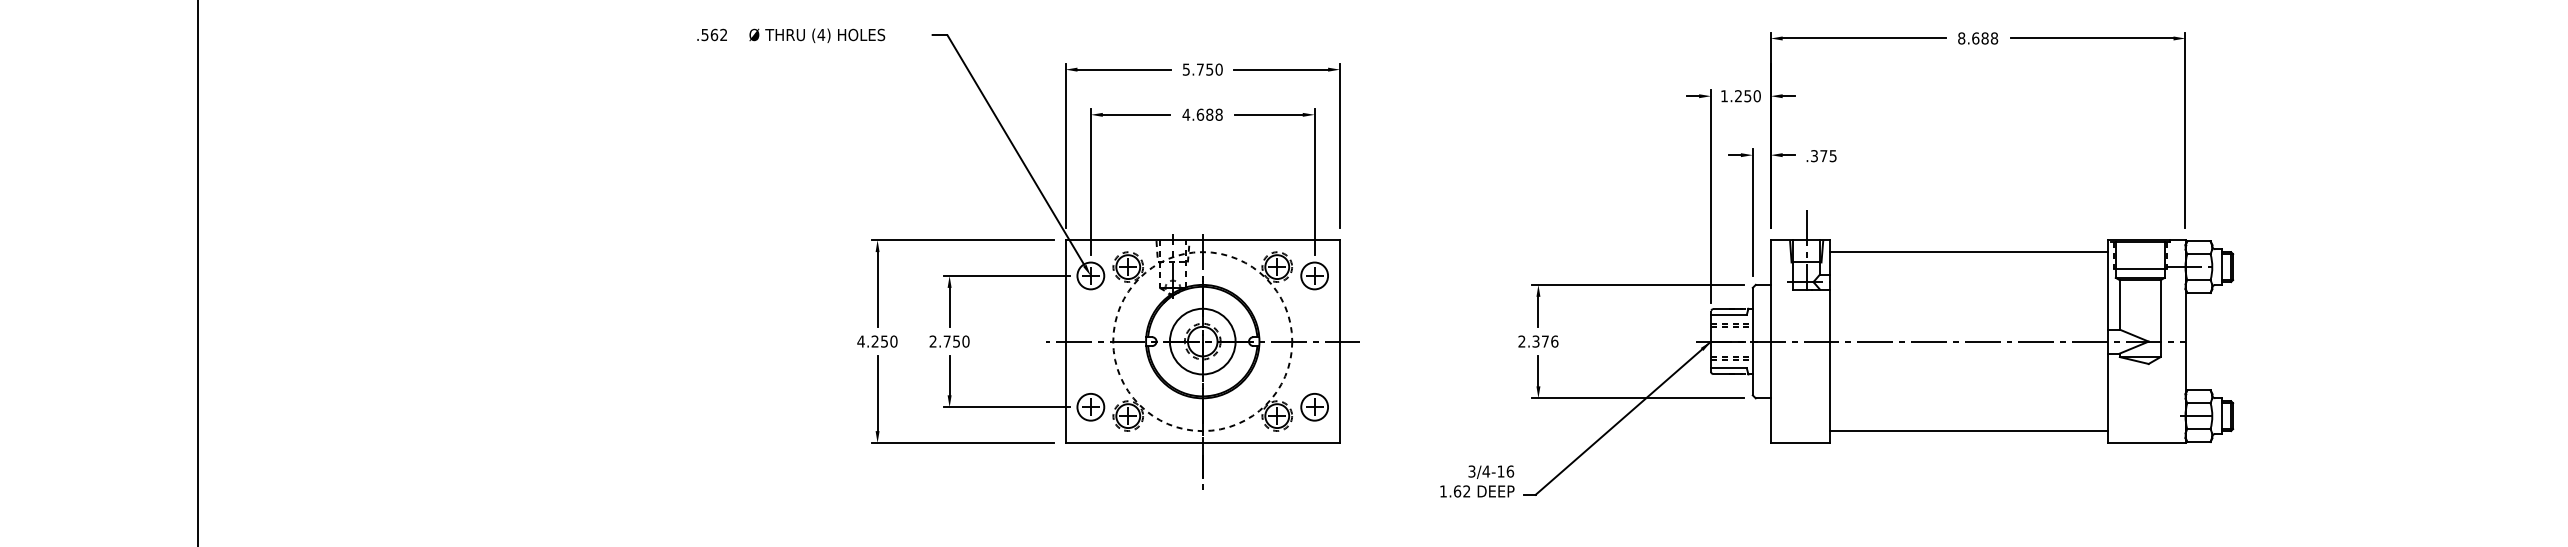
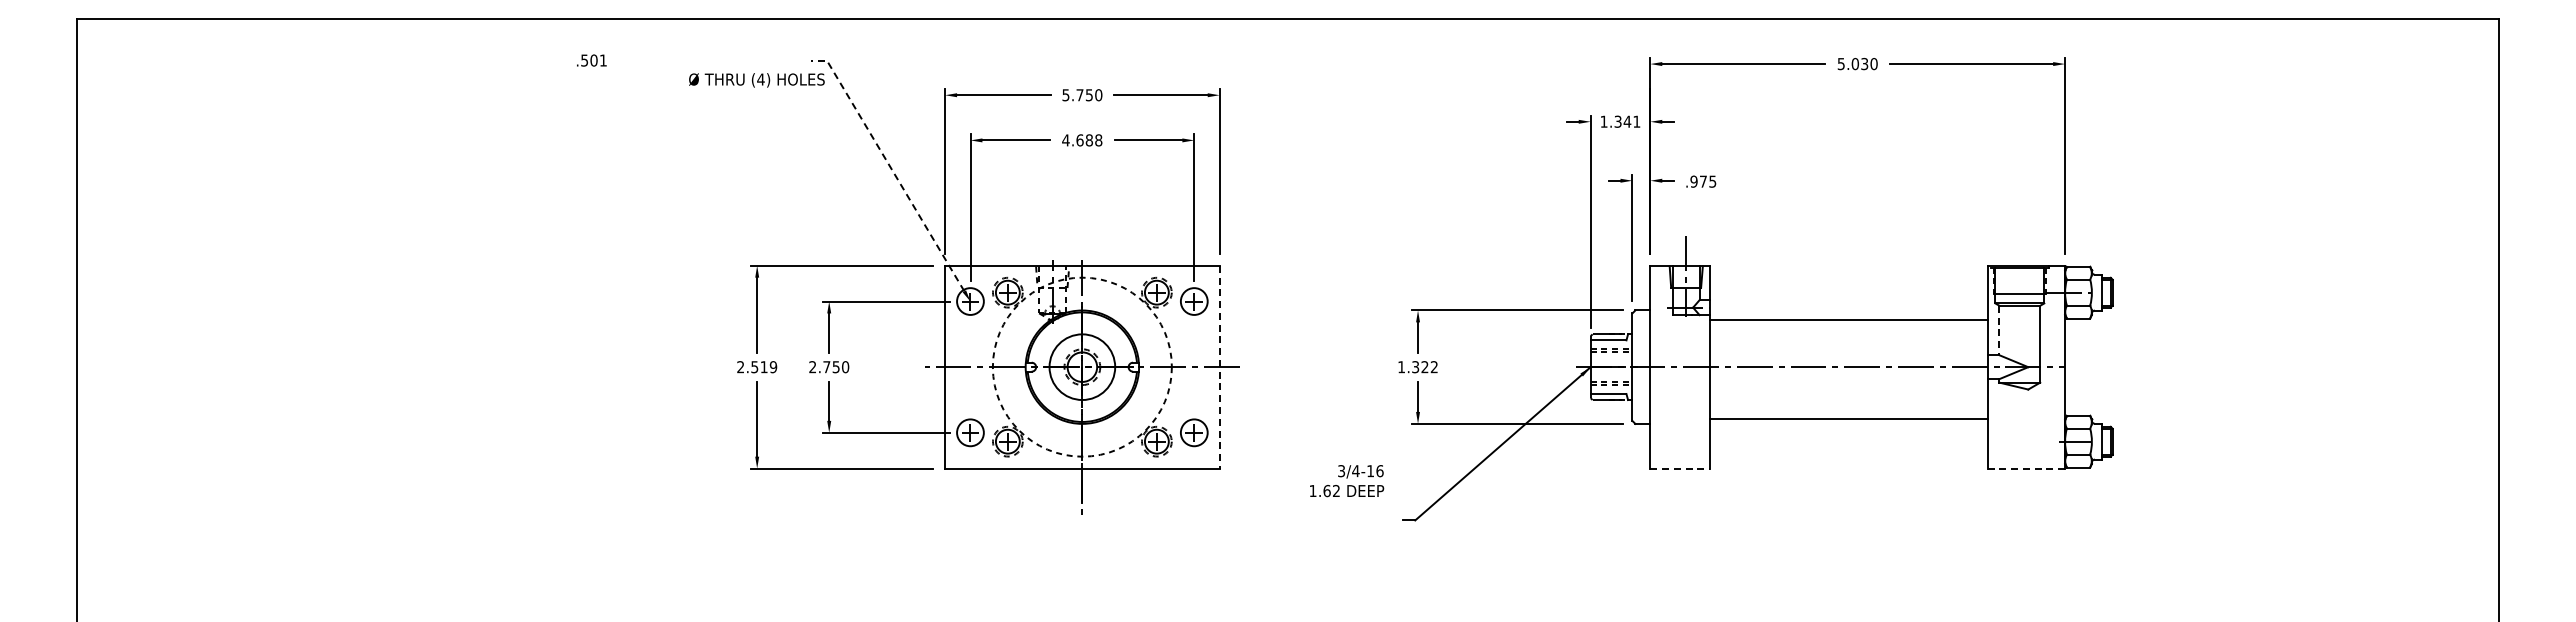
text: (718, 34) -> (598, 60), .562 -> .501
text: (816, 35) -> (756, 80), moved
text: (1977, 37) -> (1857, 63), 8.688 -> 5.030
text: (1747, 95) -> (1627, 121), 1.250 -> 1.341
line: (1011, 142) -> (891, 168), solid -> dashed
text: (1813, 155) -> (1693, 181), .375 -> .975
line: (1968, 251) -> (1848, 319), moved
line: (2119, 304) -> (1999, 330), solid -> dashed
text: (876, 341) -> (756, 367), 4.250 -> 2.519
line: (1339, 341) -> (1219, 367), solid -> dashed
text: (1538, 341) -> (1418, 367), 2.376 -> 1.322
line: (1968, 430) -> (1848, 418), moved
line: (1800, 442) -> (1680, 468), solid -> dashed
line: (2146, 442) -> (2026, 468), solid -> dashed
text: (1477, 481) -> (1347, 481), moved

